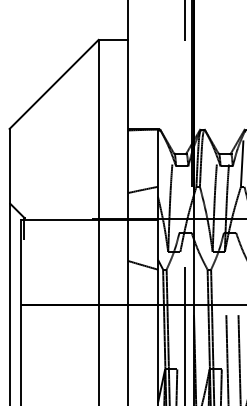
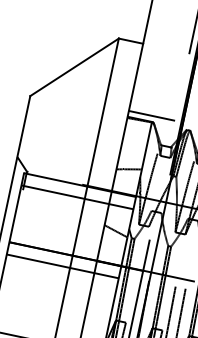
line: (156, 121) -> (152, 115), added
line: (89, 235) -> (77, 197), added
line: (89, 319) -> (62, 266), added

